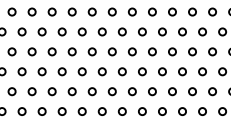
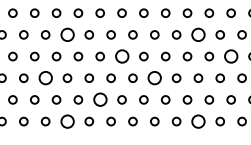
circle: (61, 31) -> (66, 34), size x1.6
circle: (182, 31) -> (198, 34), size x1.6
circle: (111, 51) -> (121, 56), size x1.6
circle: (212, 51) -> (231, 56), size x1.6
circle: (41, 71) -> (44, 77), size x1.6
circle: (142, 71) -> (154, 77), size x1.6
circle: (91, 91) -> (99, 99), size x1.6
circle: (61, 111) -> (66, 121), size x1.6
circle: (182, 111) -> (198, 121), size x1.6

